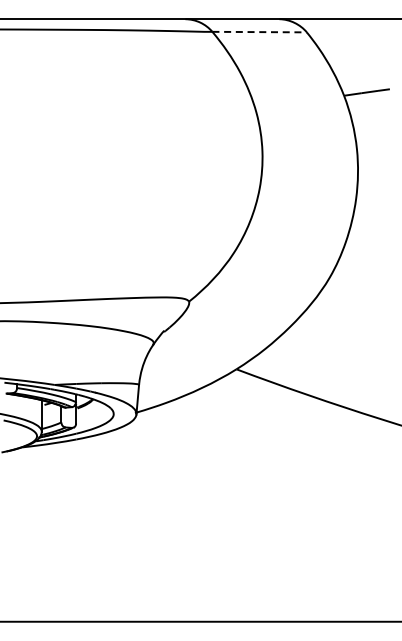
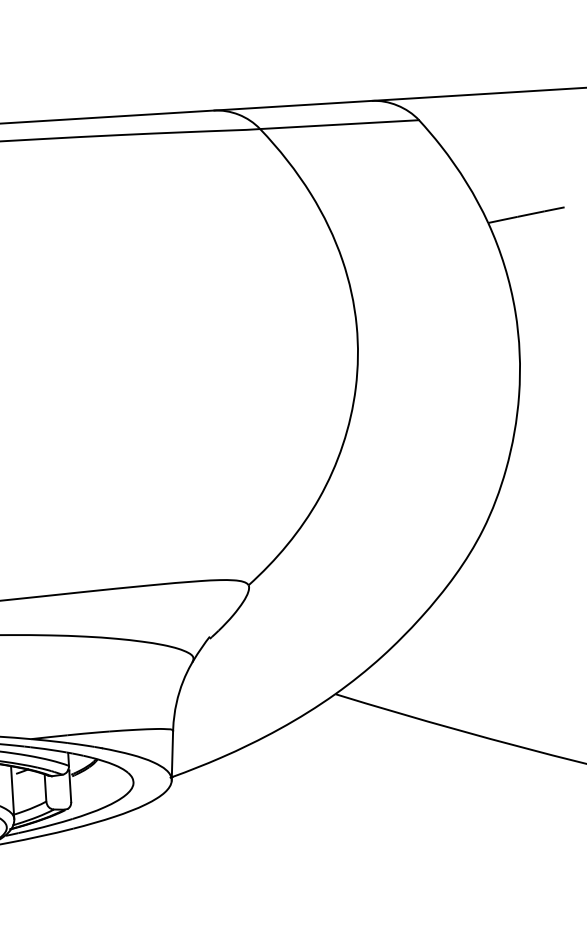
line: (260, 32) -> (341, 125), dashed -> solid

